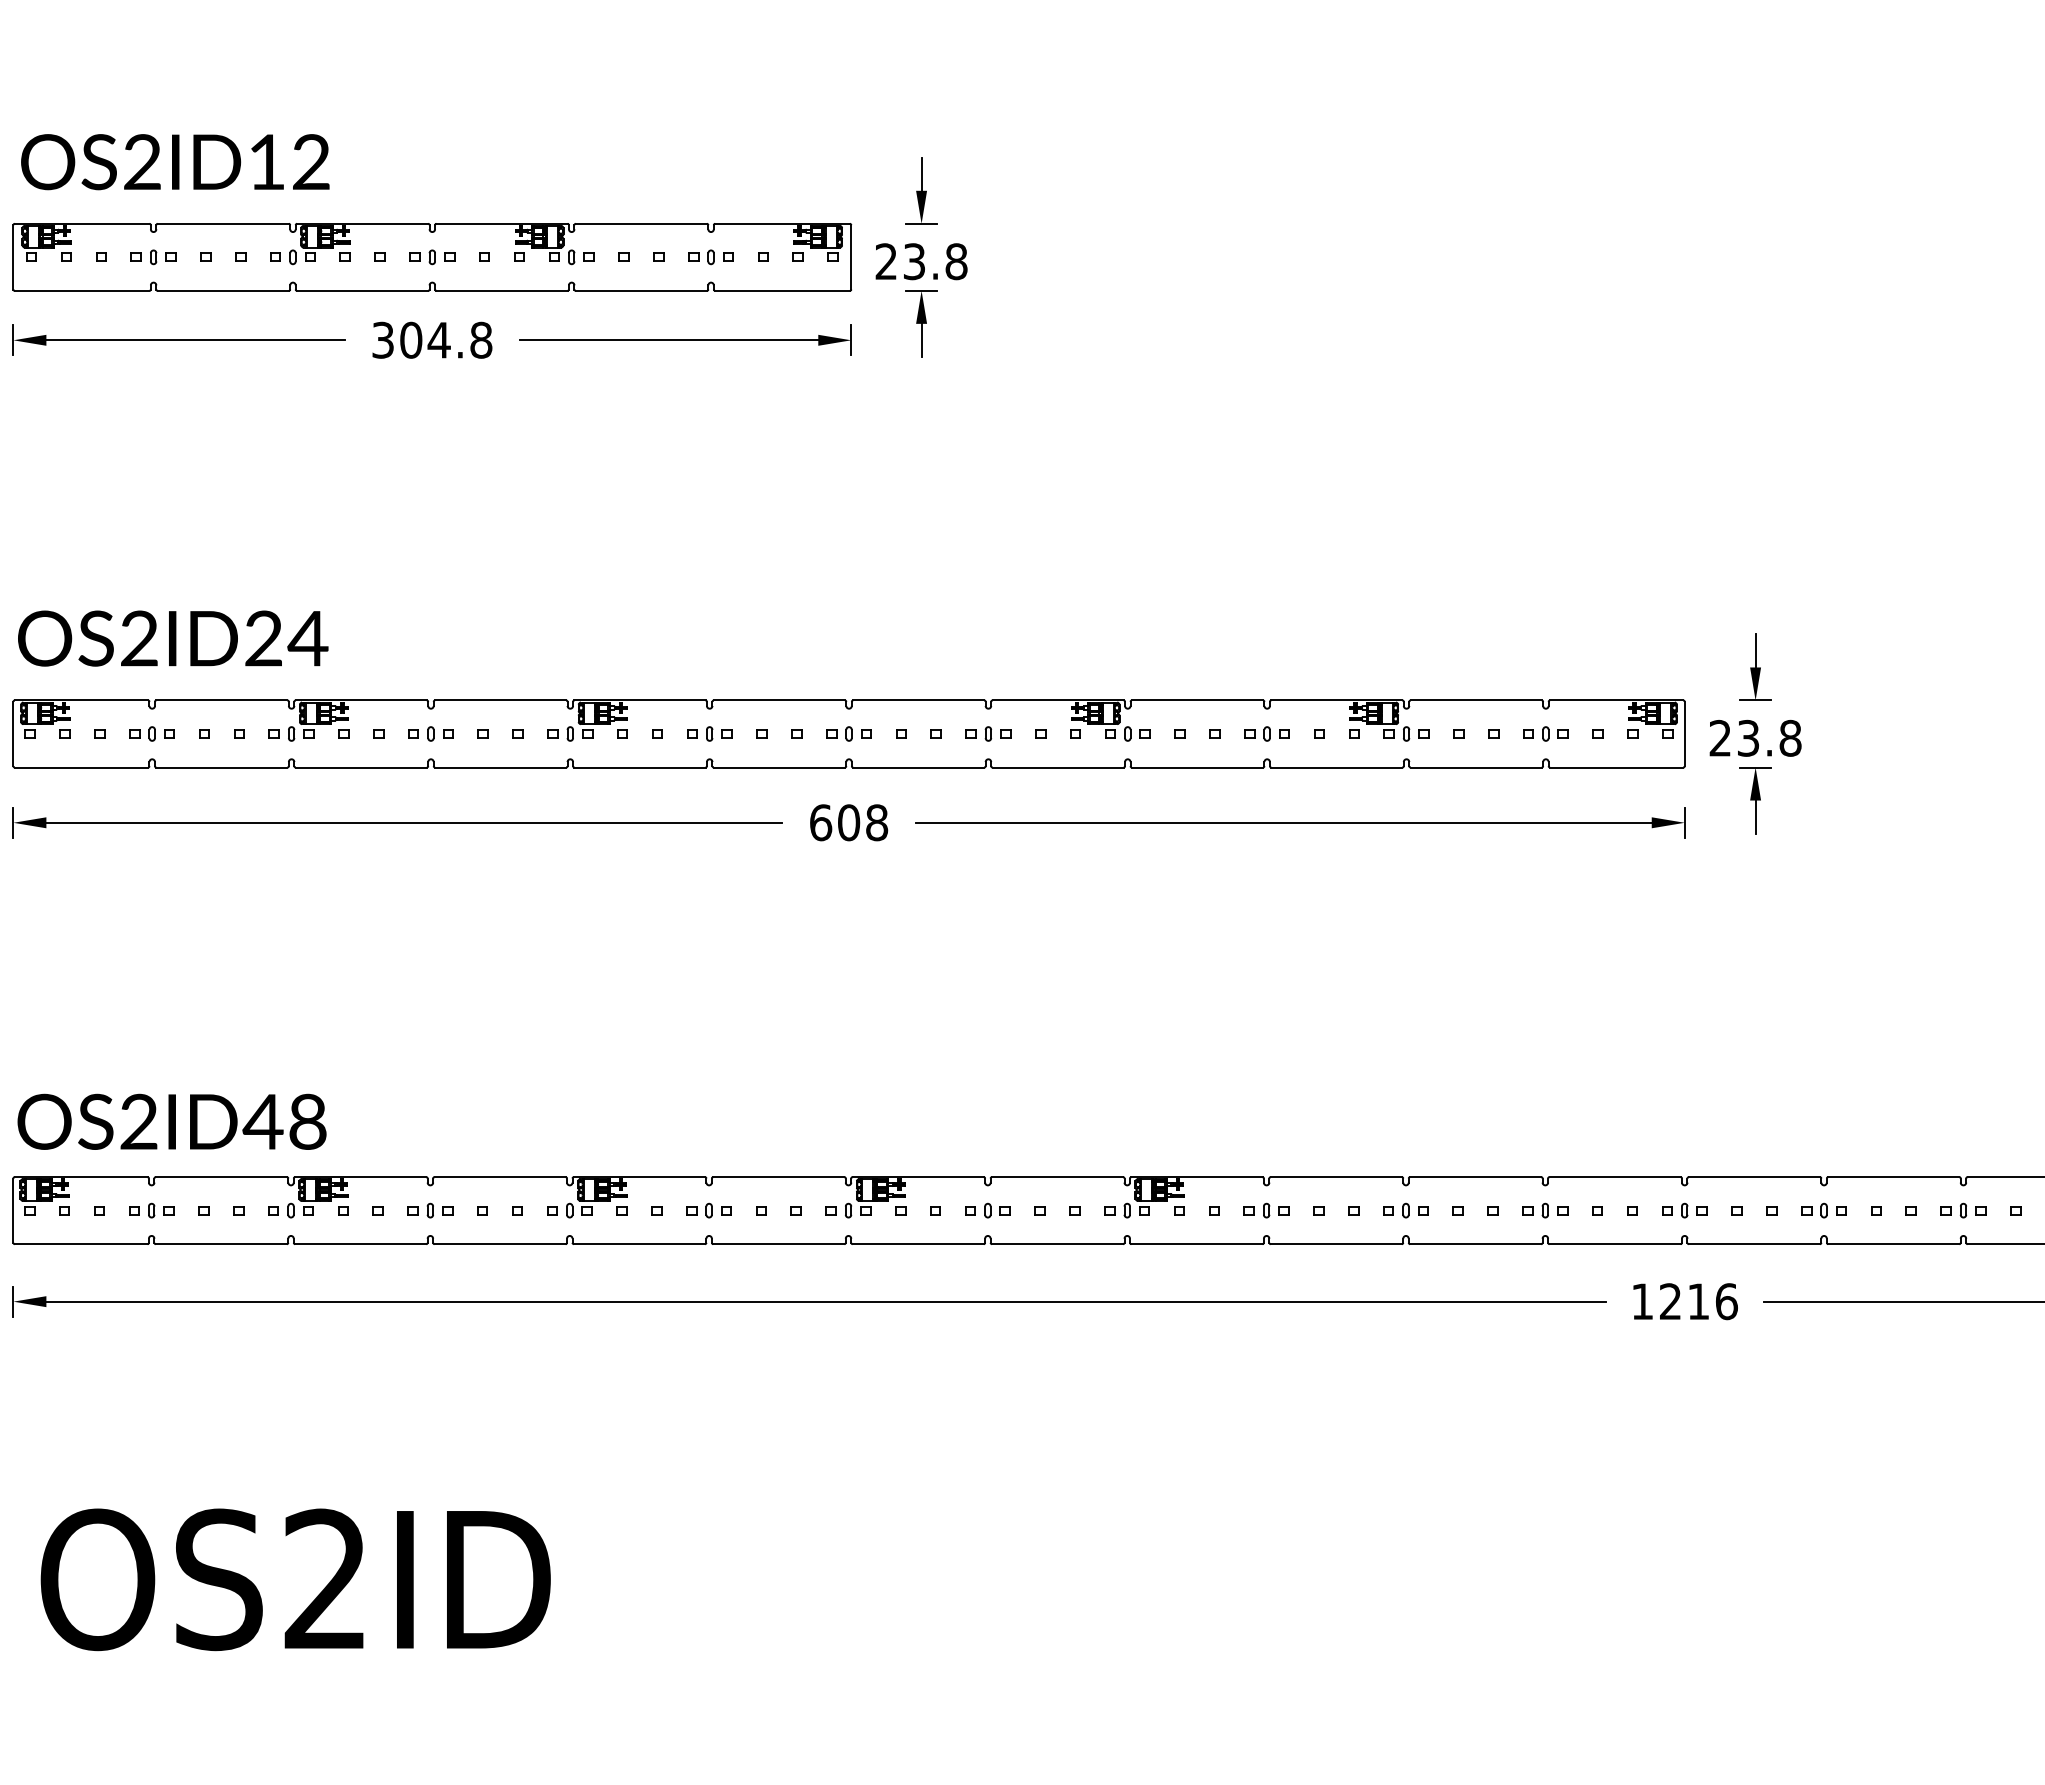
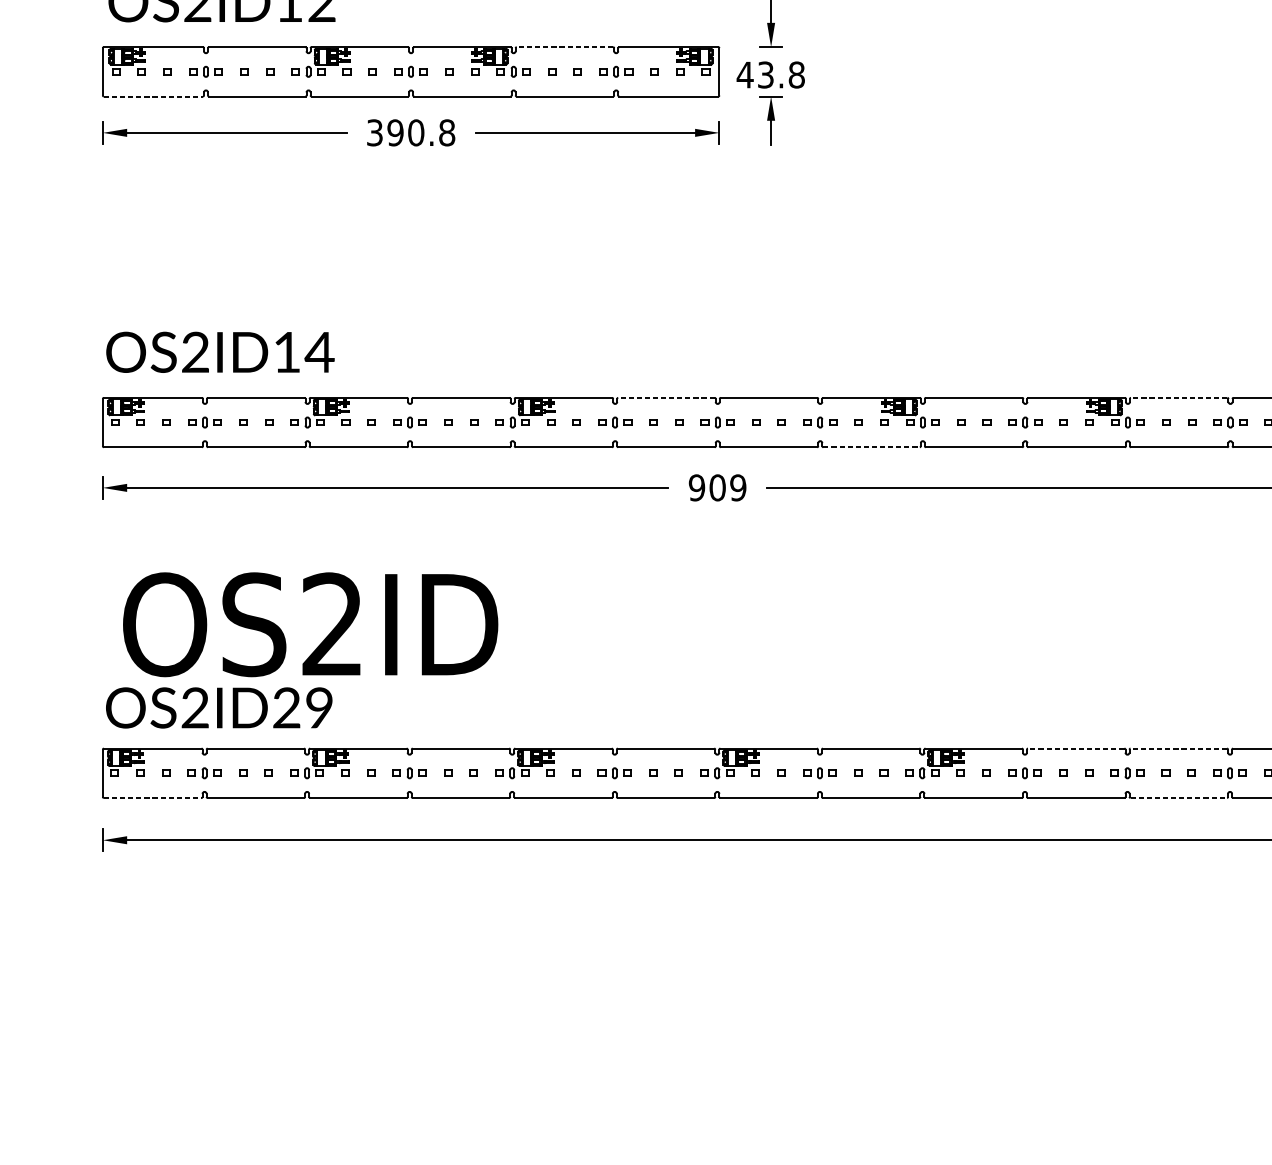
line: (641, 223) -> (565, 46), solid -> dashed
text: (886, 261) -> (745, 74), 23.8 -> 43.8
line: (82, 290) -> (153, 96), solid -> dashed
text: (425, 339) -> (406, 132), 304.8 -> 390.8
text: (263, 638) -> (286, 352), OS2ID24 -> OS2ID14
line: (779, 700) -> (666, 397), solid -> dashed
line: (1476, 700) -> (1179, 397), solid -> dashed
line: (1058, 767) -> (871, 447), solid -> dashed
text: (848, 822) -> (717, 487), 608 -> 909
text: (284, 1121) -> (302, 707), OS2ID48 -> OS2ID29
line: (1336, 1177) -> (1076, 748), solid -> dashed
line: (1475, 1177) -> (1178, 748), solid -> dashed
line: (81, 1244) -> (152, 798), solid -> dashed
line: (1475, 1244) -> (1178, 798), solid -> dashed
text: (295, 1579) -> (310, 624), moved

